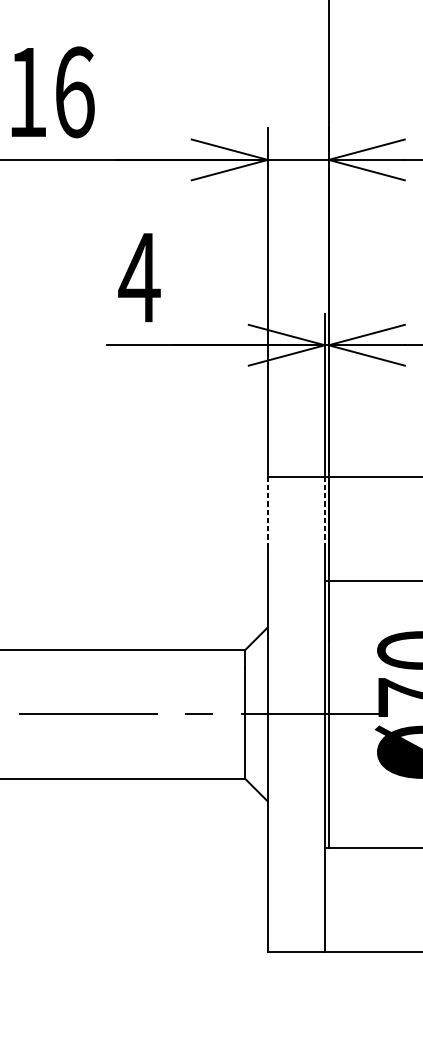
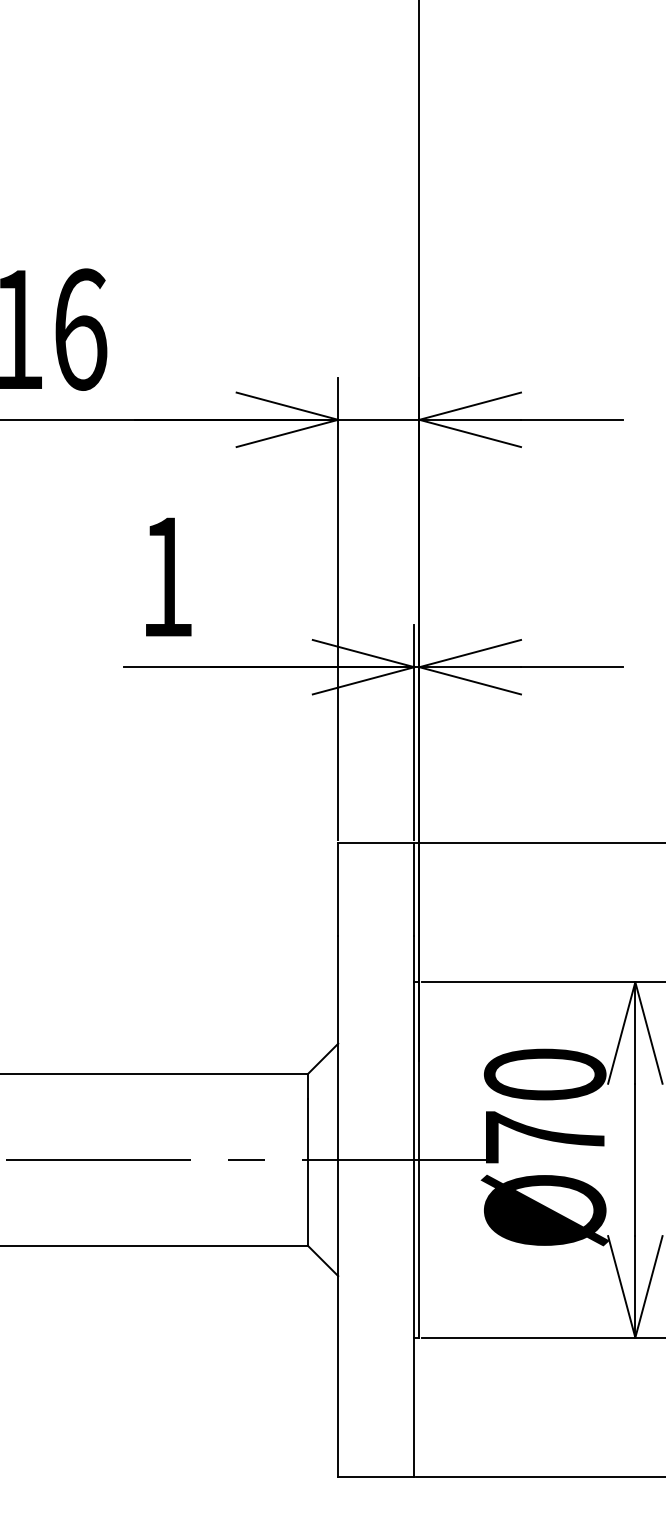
text: (139, 277) -> (166, 576), 4 -> 1
line: (268, 511) -> (338, 889), dashed -> solid
line: (325, 511) -> (414, 889), dashed -> solid

